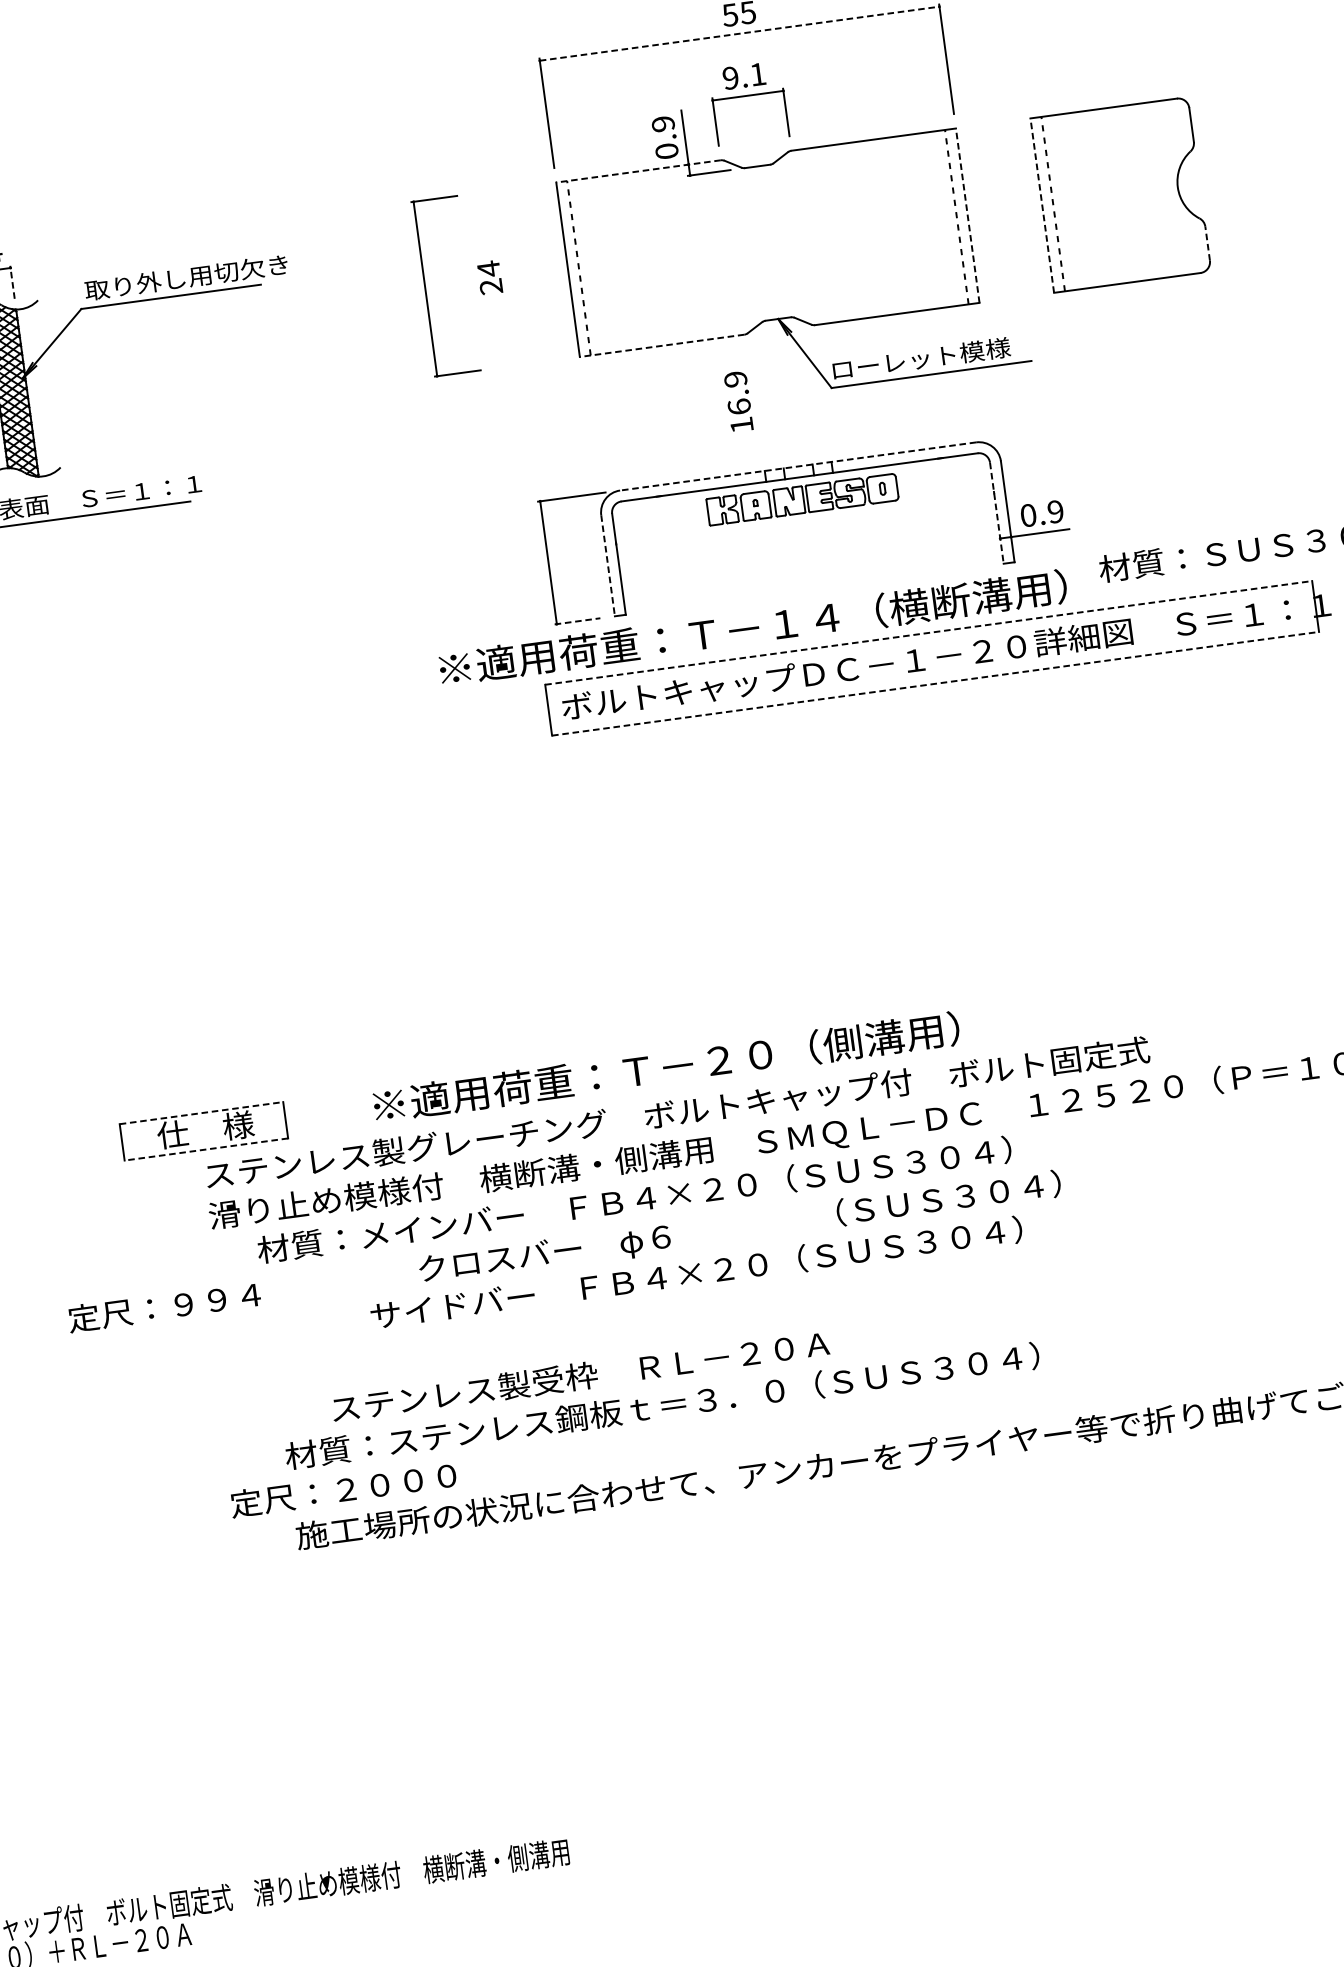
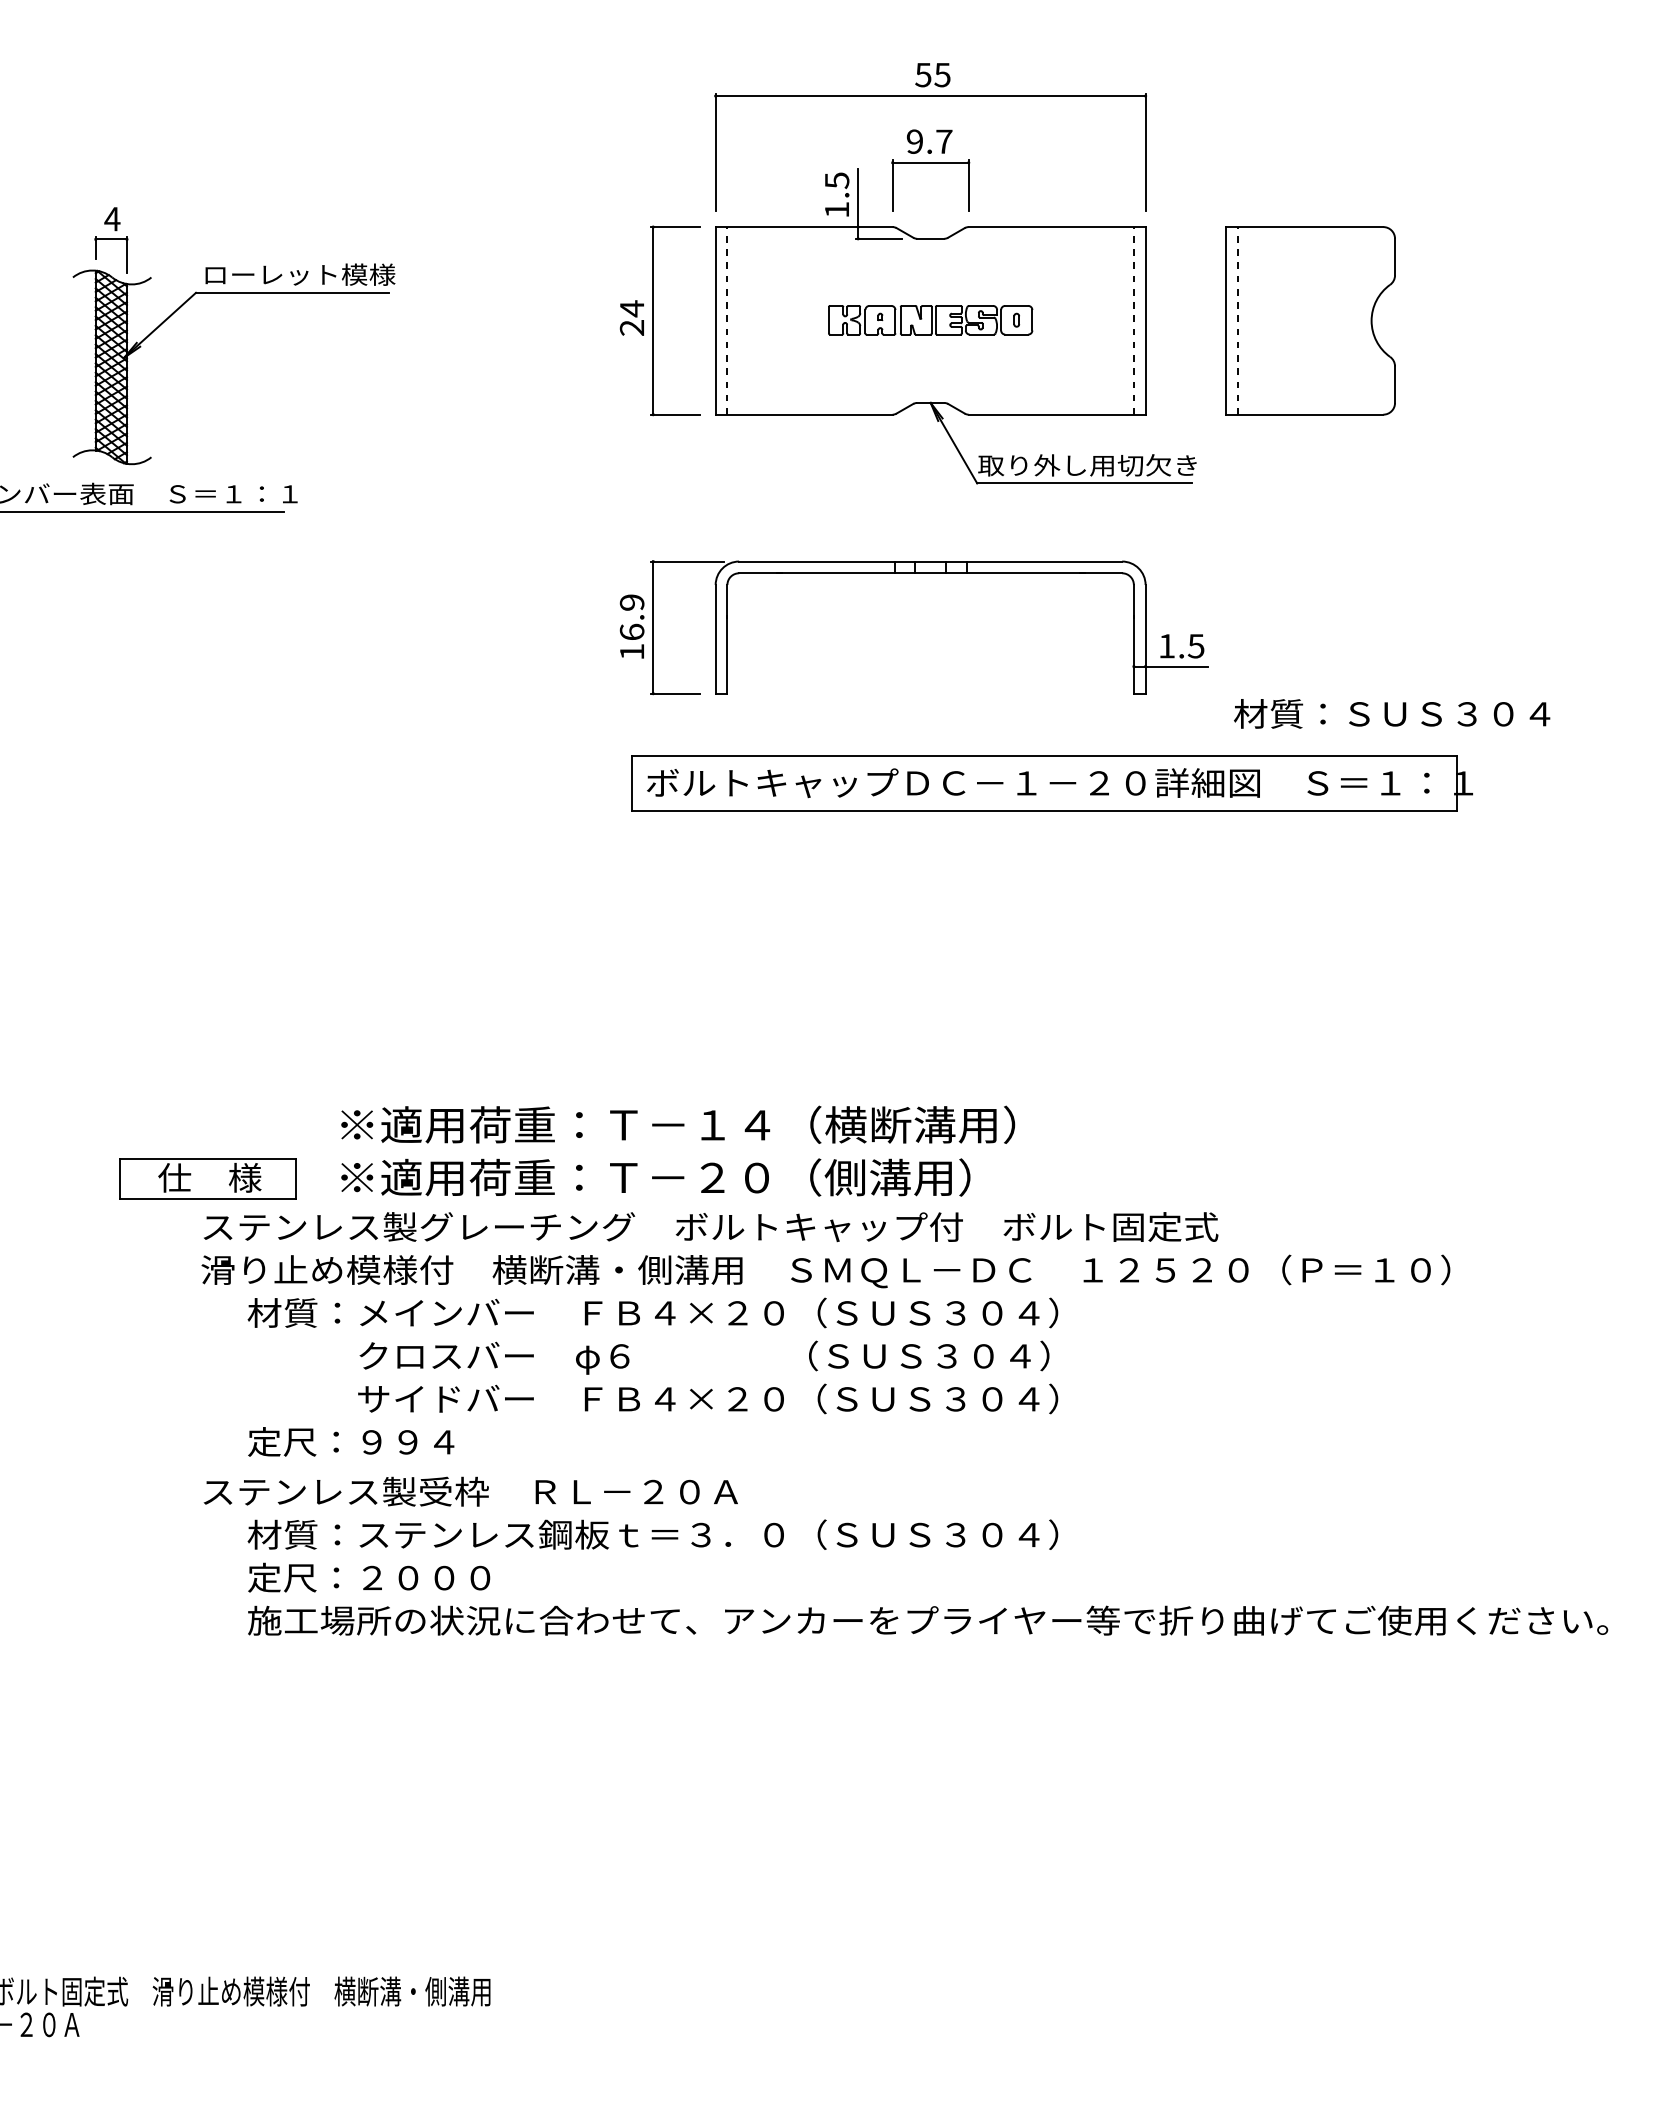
line: (739, 34) -> (930, 96), dashed -> solid
text: (758, 74) -> (944, 141), 9.1 -> 9.7
text: (664, 137) -> (836, 194), 0.9 -> 1.5
line: (637, 171) -> (803, 227), dashed -> solid
line: (1041, 205) -> (1225, 320), dashed -> solid
line: (967, 215) -> (1145, 320), dashed -> solid
line: (1208, 243) -> (1395, 384), dashed -> solid
text: (186, 277) -> (311, 274), 取り外し用切欠き -> ローレット模様
line: (12, 281) -> (127, 254), dashed -> solid
part: (425, 288) -> (653, 320), moved
line: (661, 345) -> (803, 414), dashed -> solid
text: (931, 357) -> (1087, 465), ローレット模様 -> 取り外し用切欠き
text: (738, 401) -> (631, 626), moved
line: (798, 466) -> (930, 561), dashed -> solid
part: (802, 499) -> (930, 320), moved
line: (996, 513) -> (1133, 639), dashed -> solid
text: (1042, 513) -> (1181, 646), 0.9 -> 1.5
line: (607, 565) -> (715, 639), dashed -> solid
line: (577, 621) -> (675, 693), dashed -> solid
text: (753, 627) -> (678, 1124), moved
line: (929, 633) -> (1045, 756), dashed -> solid
line: (936, 683) -> (1045, 810), dashed -> solid
text: (666, 1067) -> (655, 1177), moved
line: (201, 1113) -> (207, 1159), dashed -> solid
line: (205, 1149) -> (207, 1198), dashed -> solid
text: (740, 1227) -> (704, 1357), moved
text: (164, 1306) -> (351, 1441), moved
text: (580, 1376) -> (470, 1491), moved
text: (343, 1489) -> (369, 1577), moved

